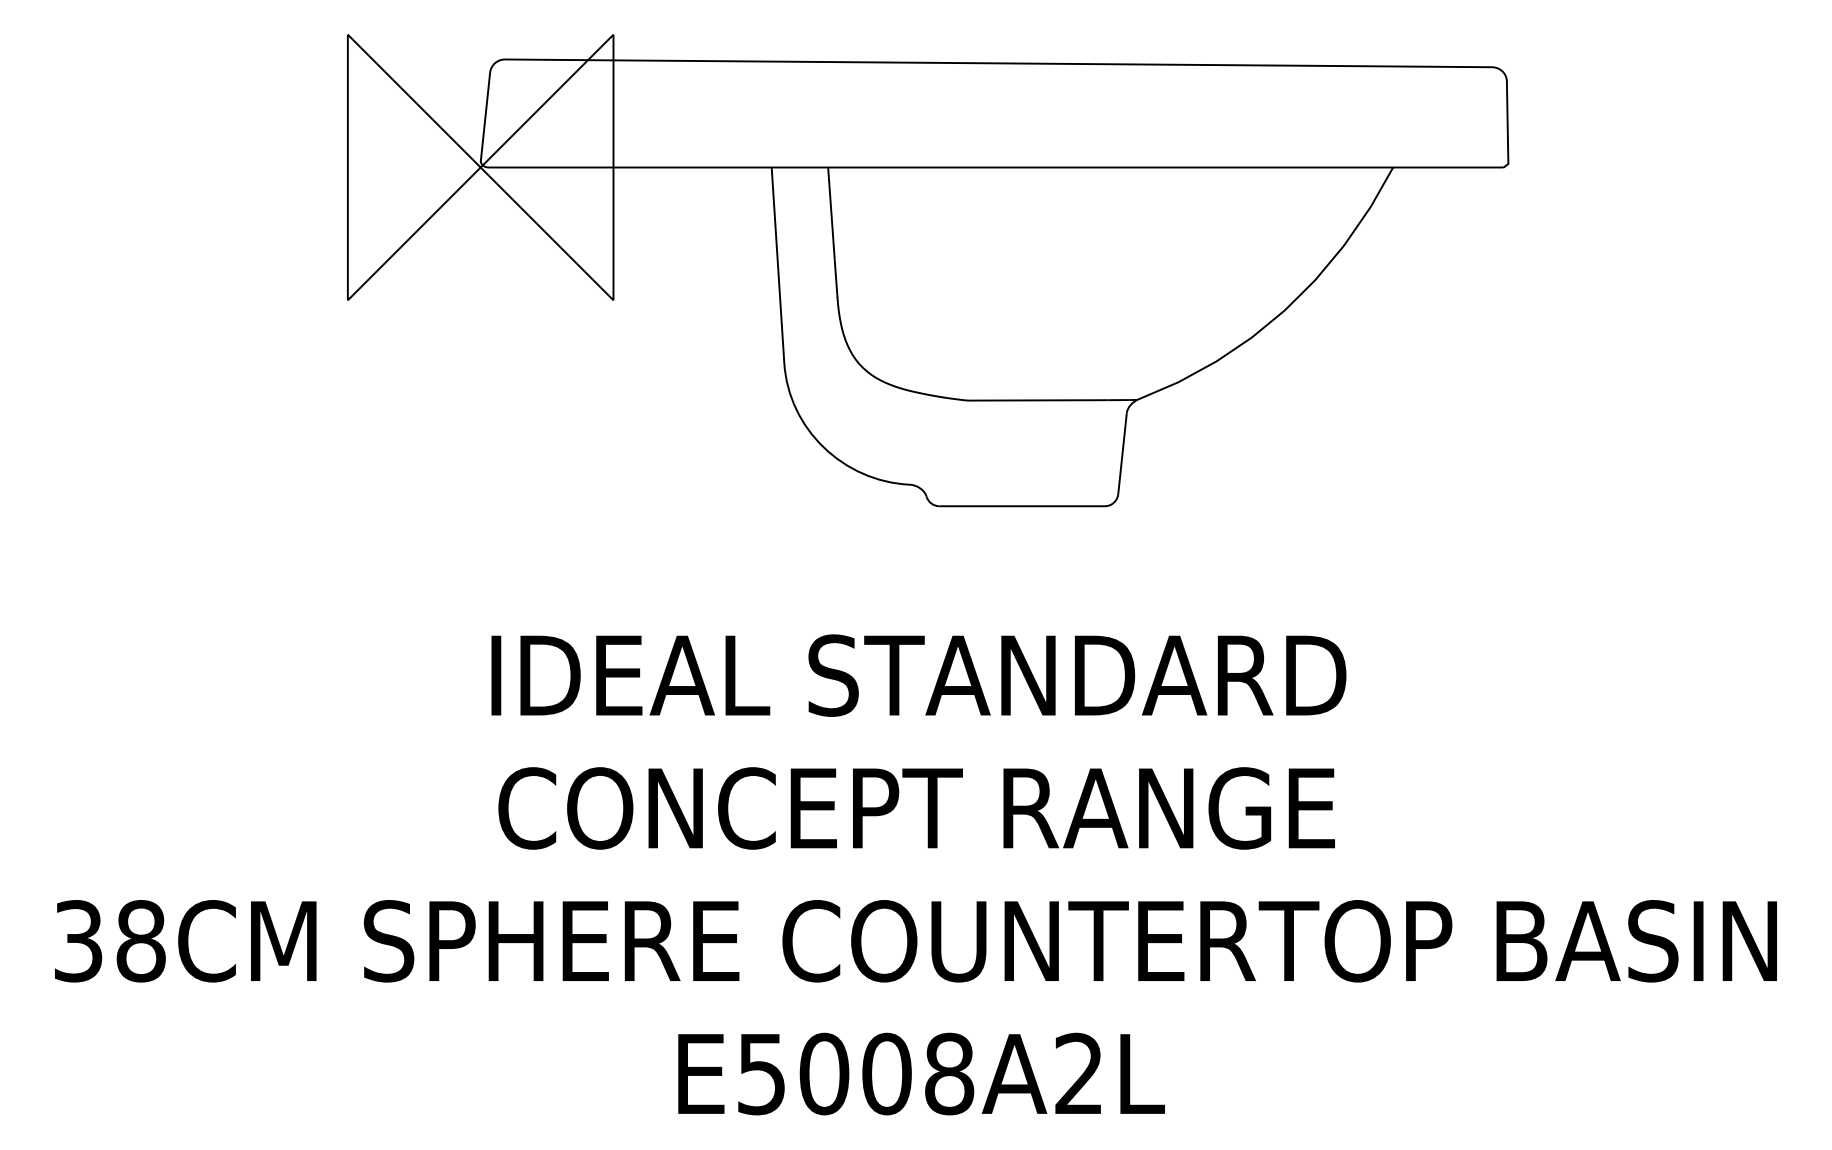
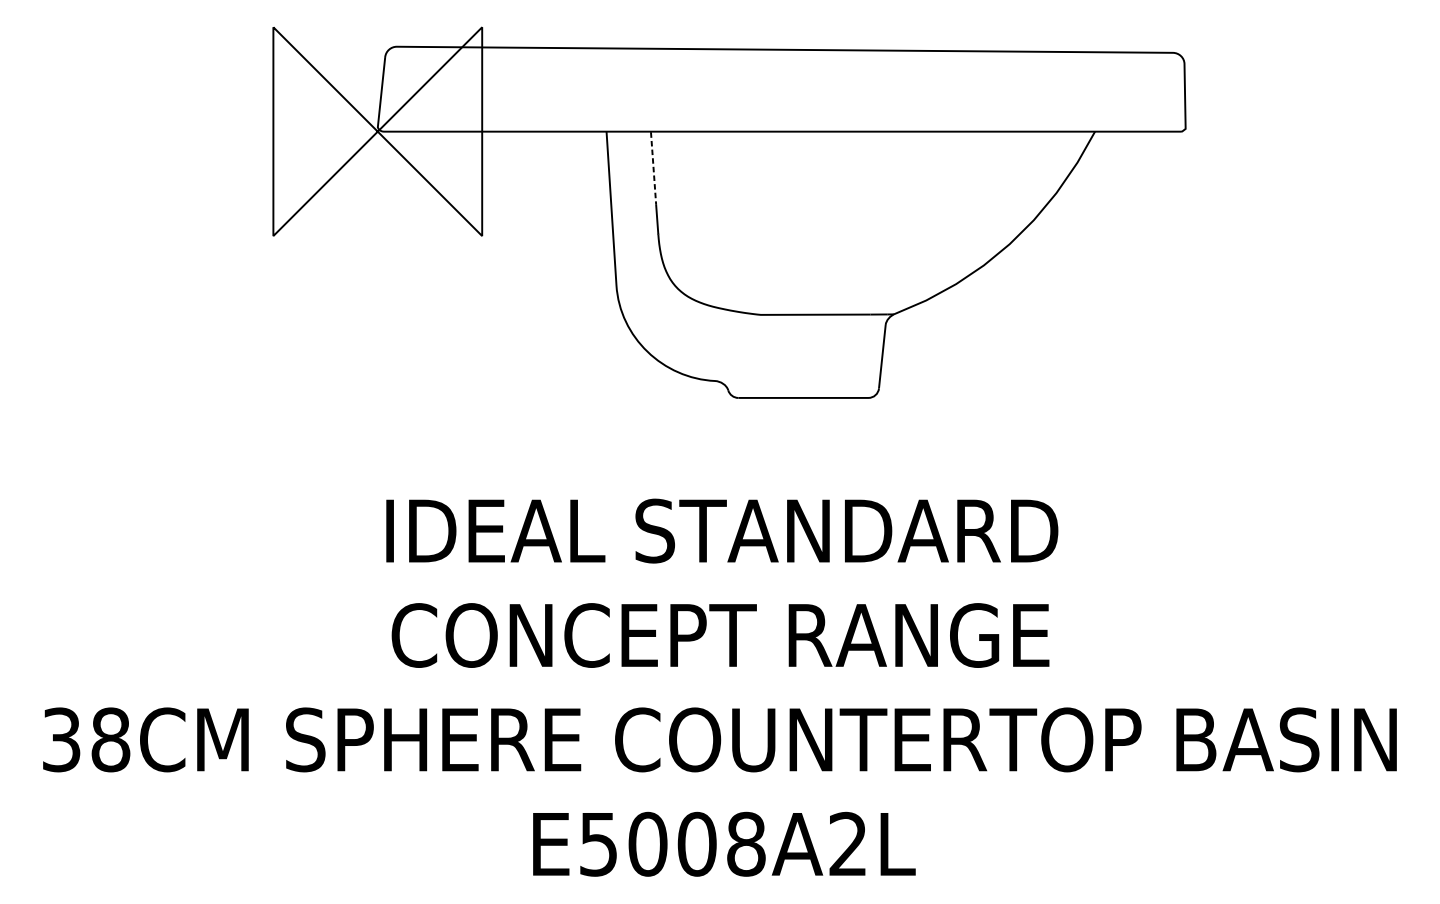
line: (831, 214) -> (653, 168), solid -> dashed

